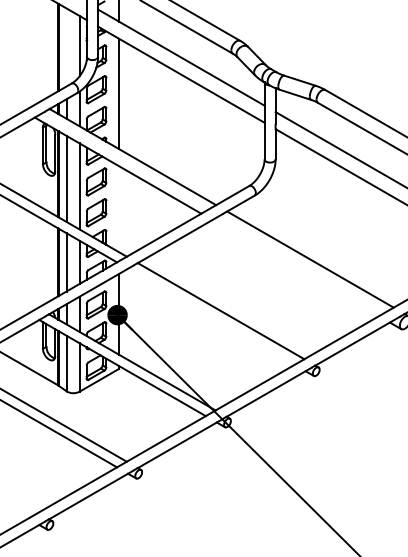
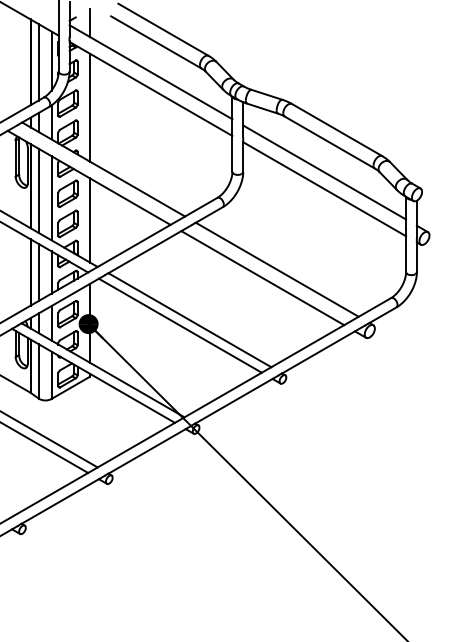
line: (66, 47) -> (38, 62), added
line: (118, 209) -> (89, 220), added
line: (295, 268) -> (262, 278), added
line: (210, 316) -> (179, 325), added

